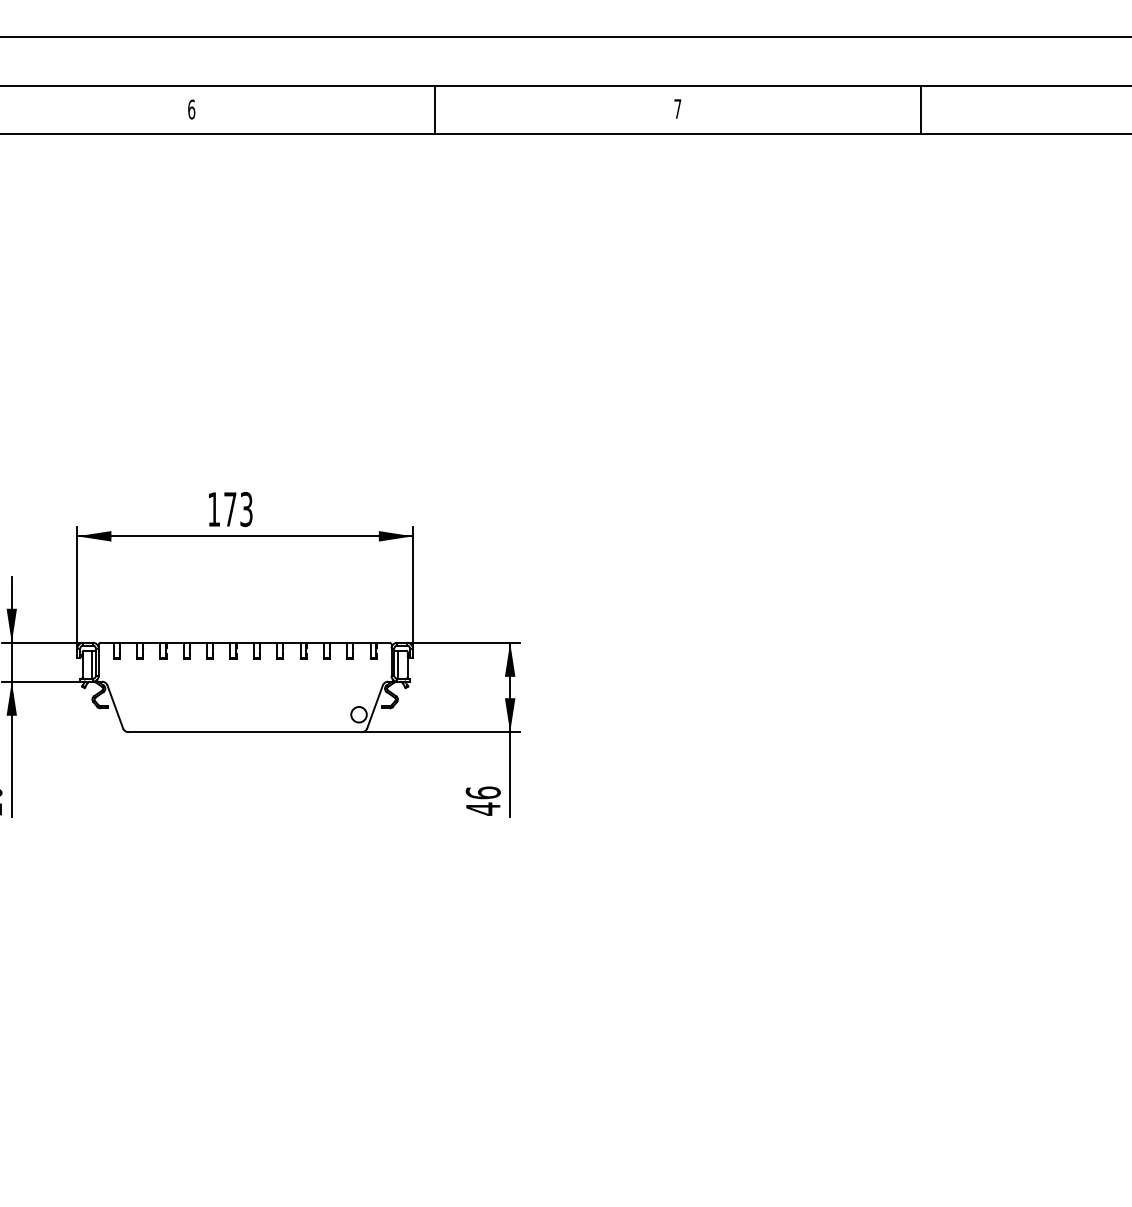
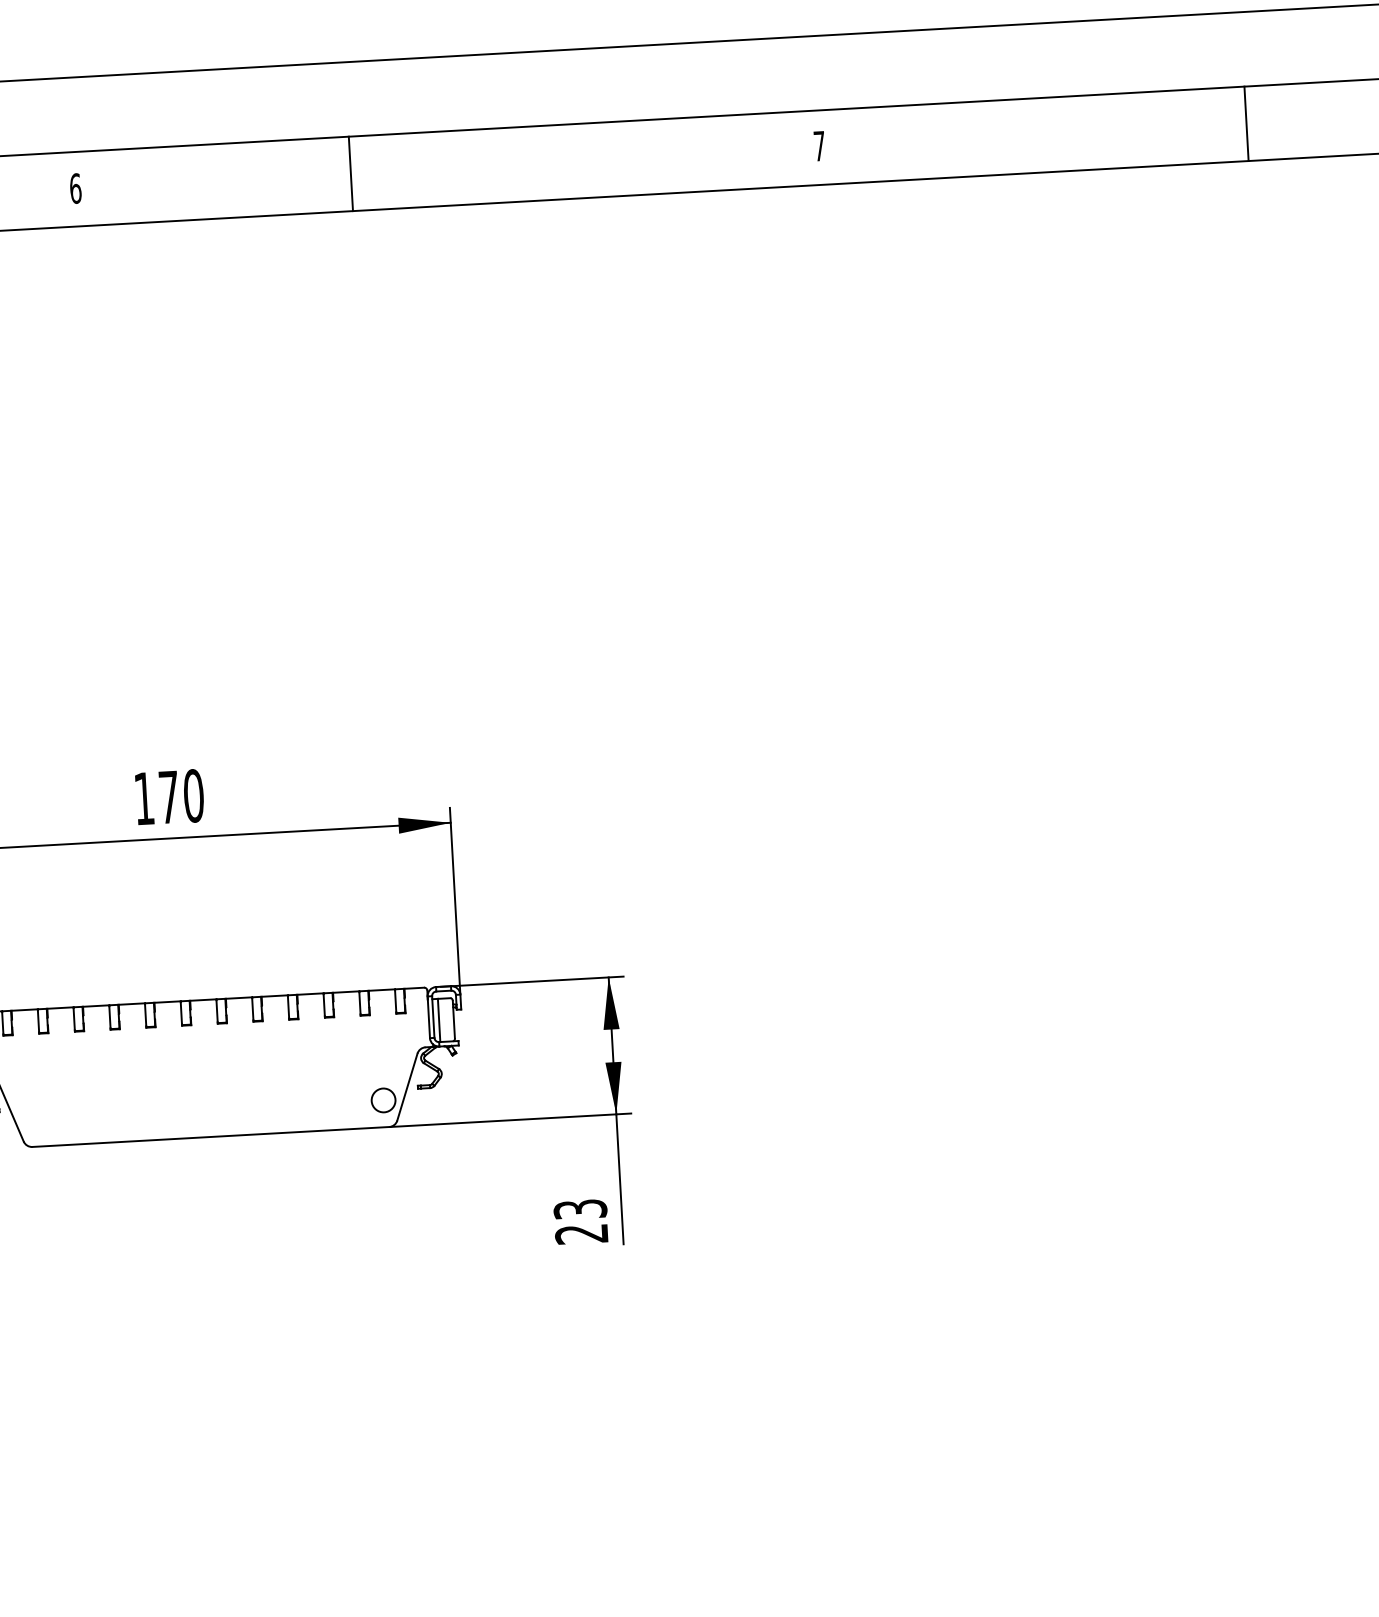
line: (434, 109) -> (350, 173), moved
line: (920, 109) -> (1246, 123), moved
text: (246, 509) -> (193, 795), 173 -> 170
text: (482, 800) -> (579, 1221), 46 -> 23

